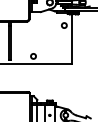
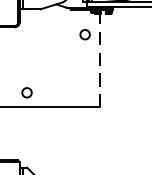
line: (72, 39) -> (100, 60), solid -> dashed

